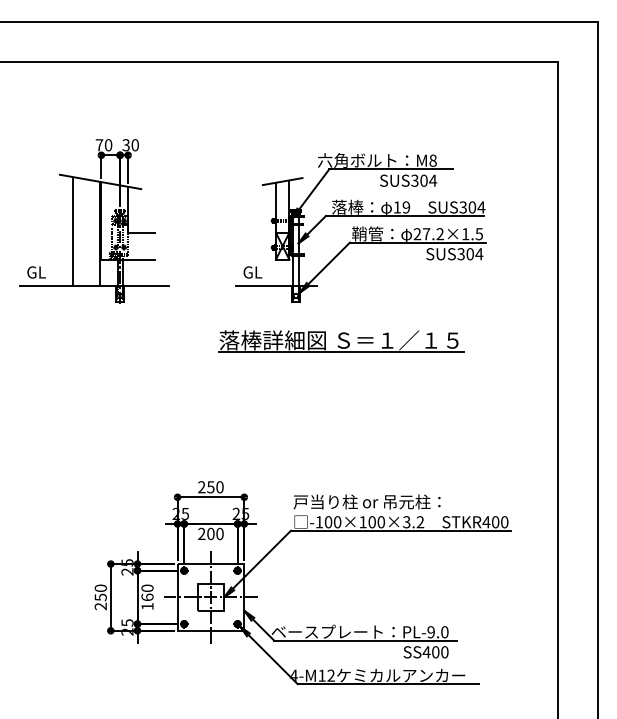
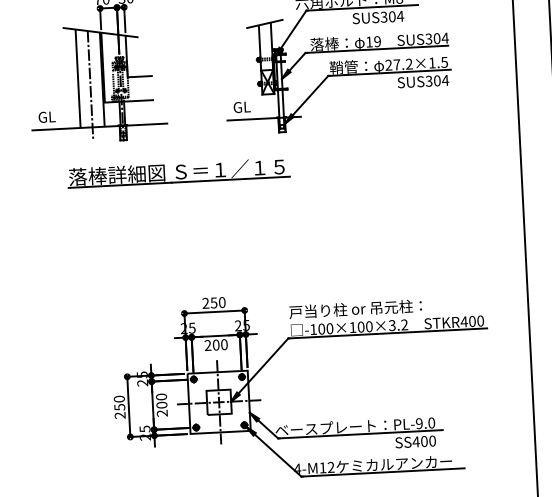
line: (86, 239) -> (90, 85), added
part: (341, 341) -> (179, 172), moved
text: (147, 601) -> (162, 408), 160 -> 200

